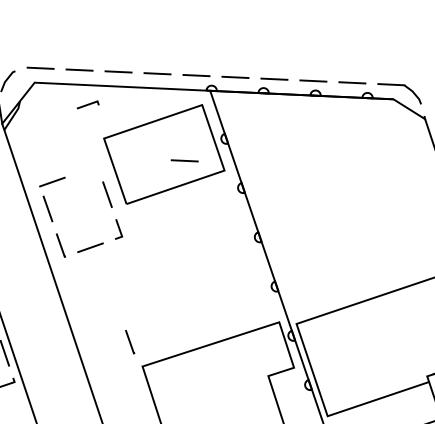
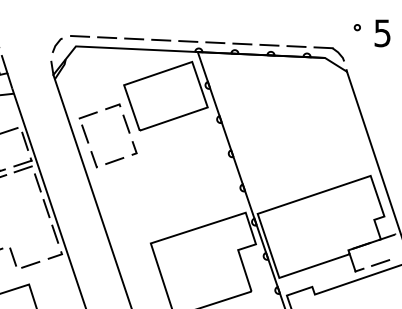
line: (88, 104) -> (113, 106), moved
line: (183, 160) -> (179, 100), removed
line: (129, 342) -> (141, 226), removed

